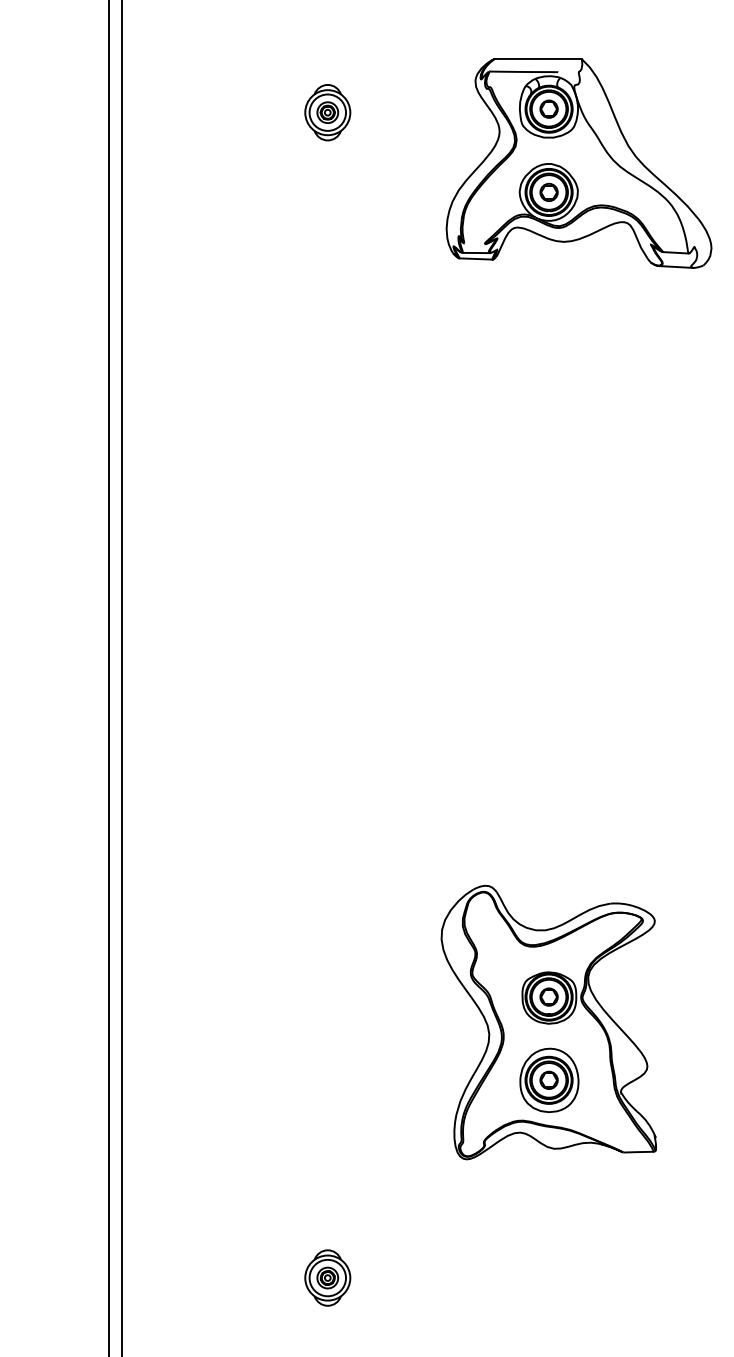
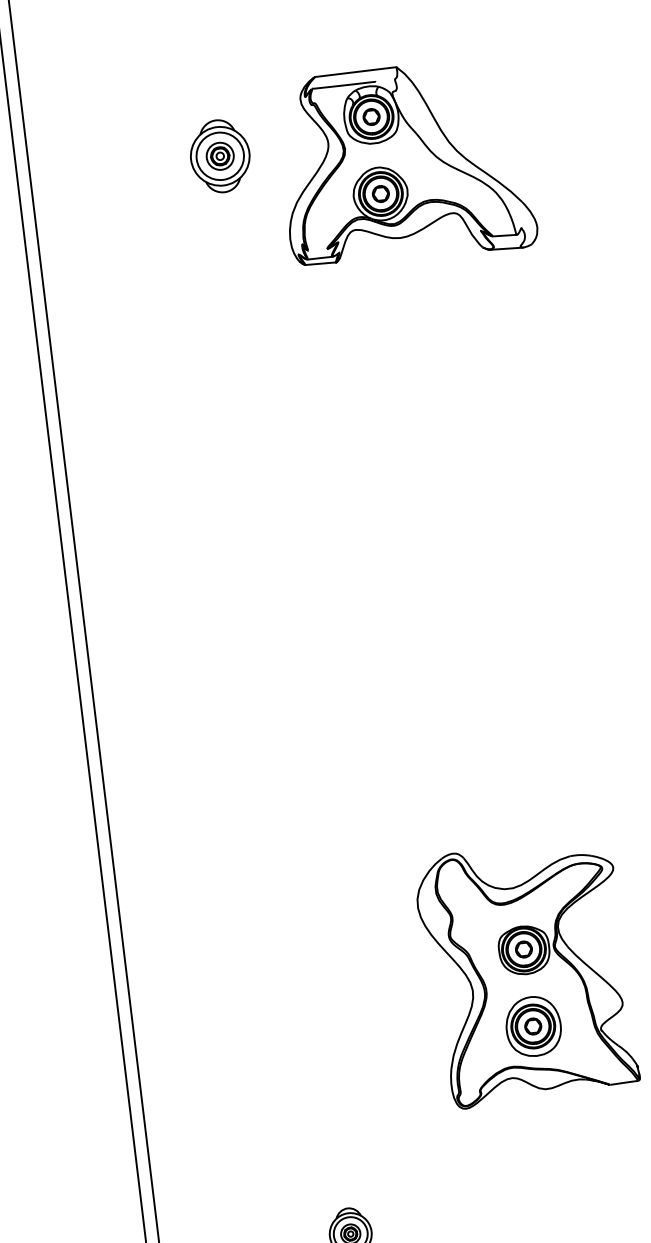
part: (327, 112) -> (220, 156), size x1.4
part: (578, 163) -> (404, 163), moved

